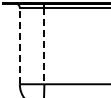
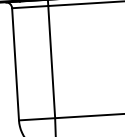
line: (19, 45) -> (15, 63), dashed -> solid
line: (44, 46) -> (51, 62), dashed -> solid

